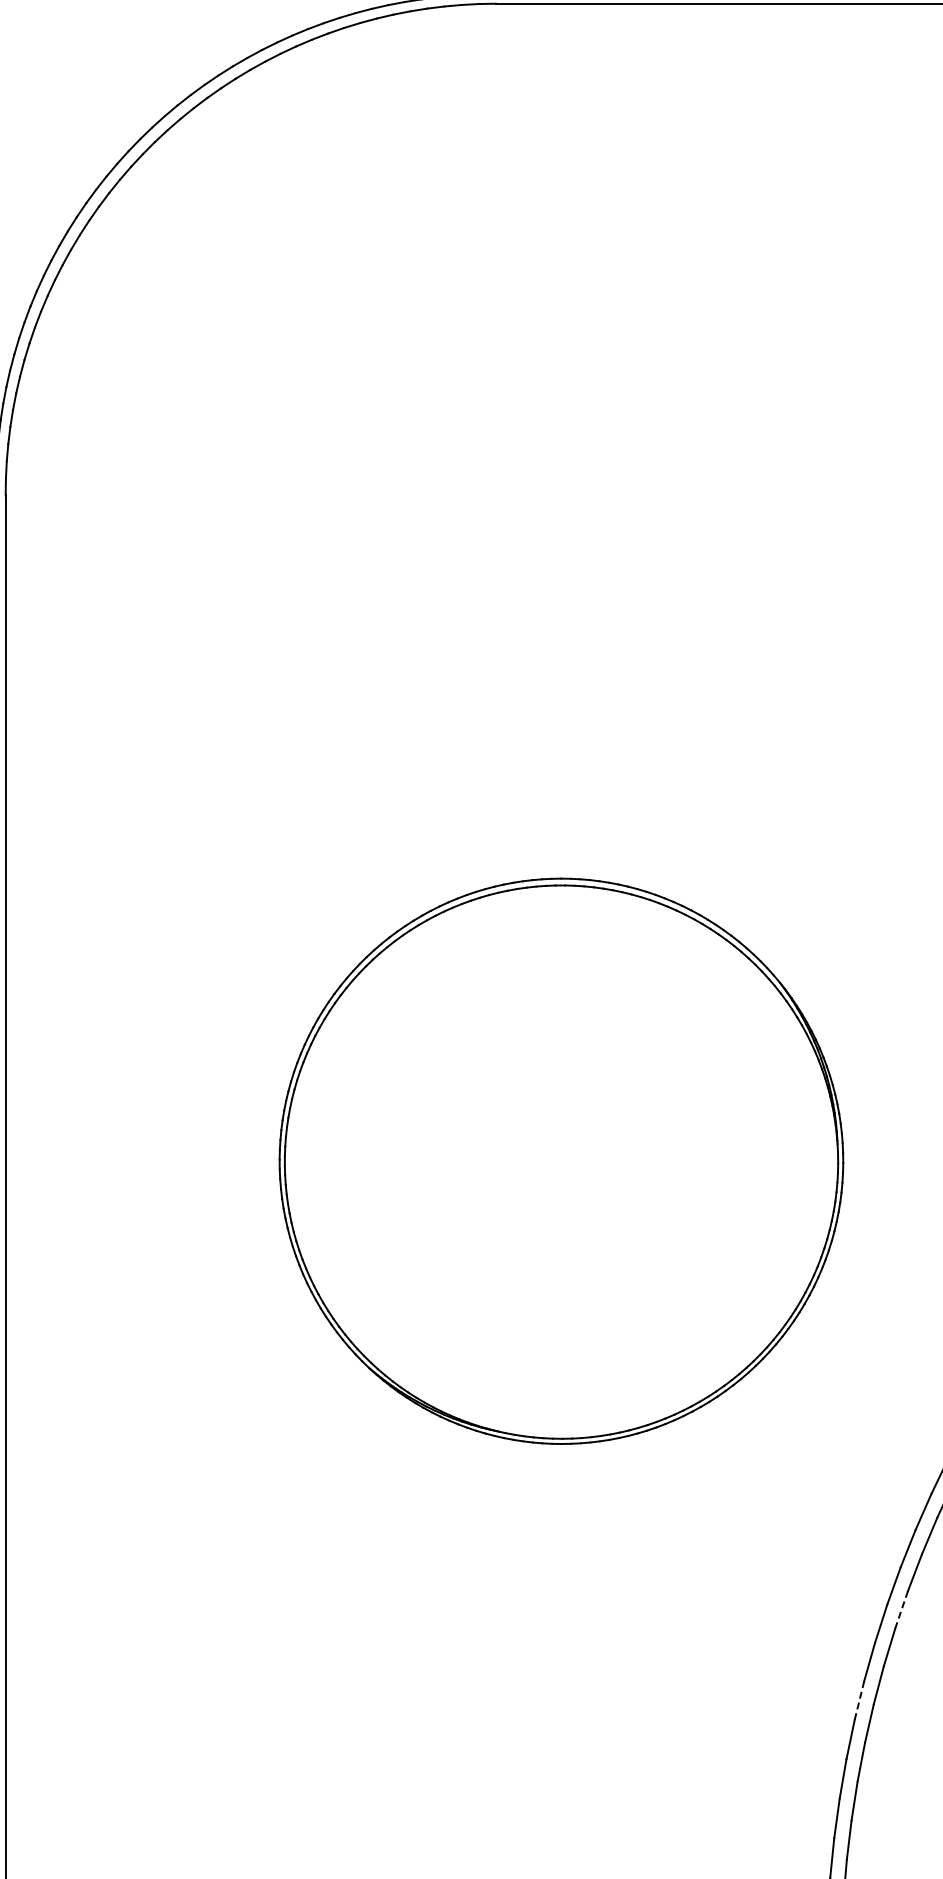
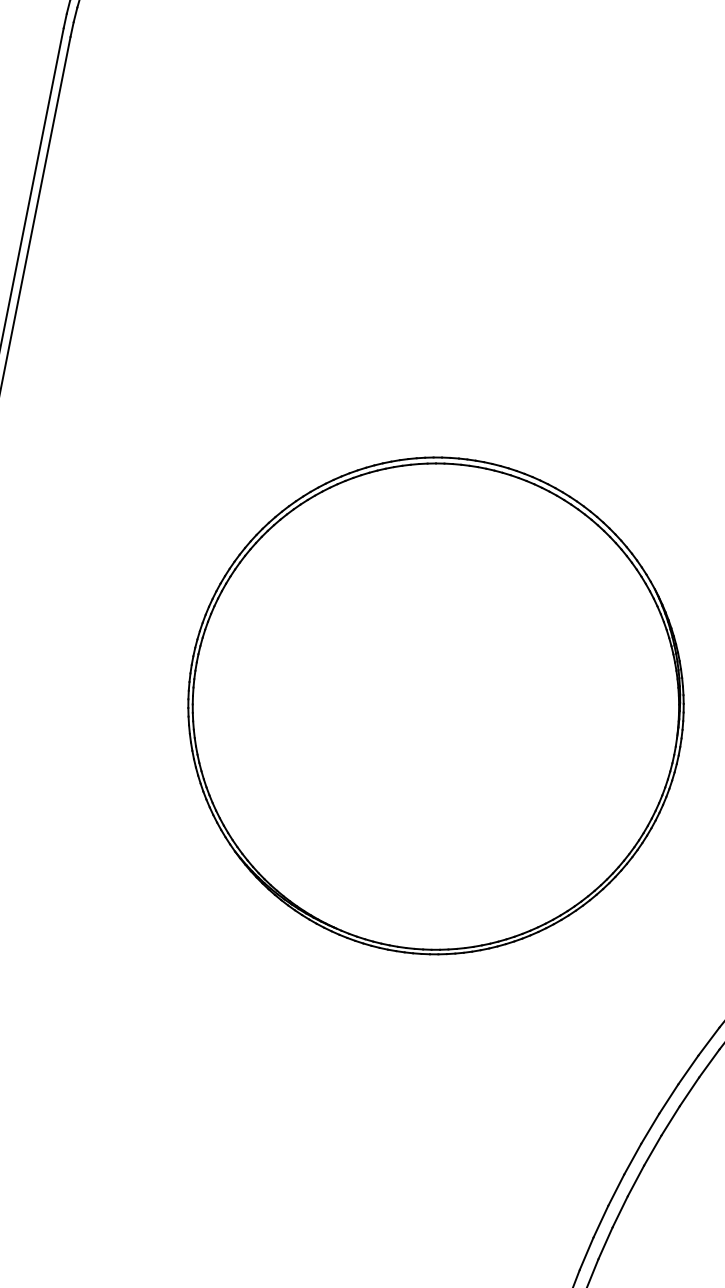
line: (901, 1609) -> (652, 1150), dashed -> solid
line: (859, 1700) -> (600, 1221), dashed -> solid

